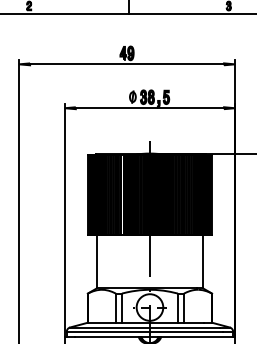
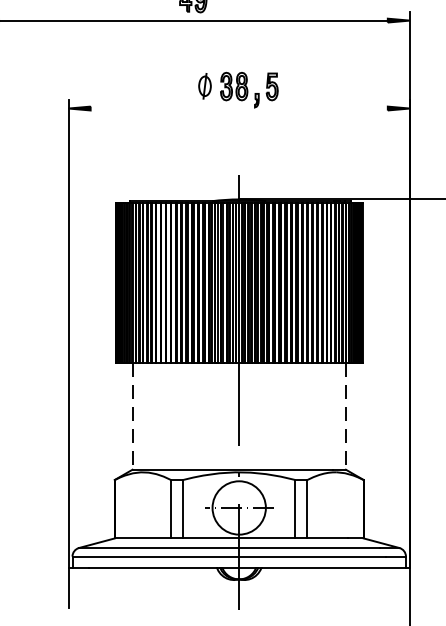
line: (149, 108) -> (238, 109), removed
line: (96, 261) -> (132, 415), solid -> dashed
line: (203, 261) -> (346, 415), solid -> dashed

